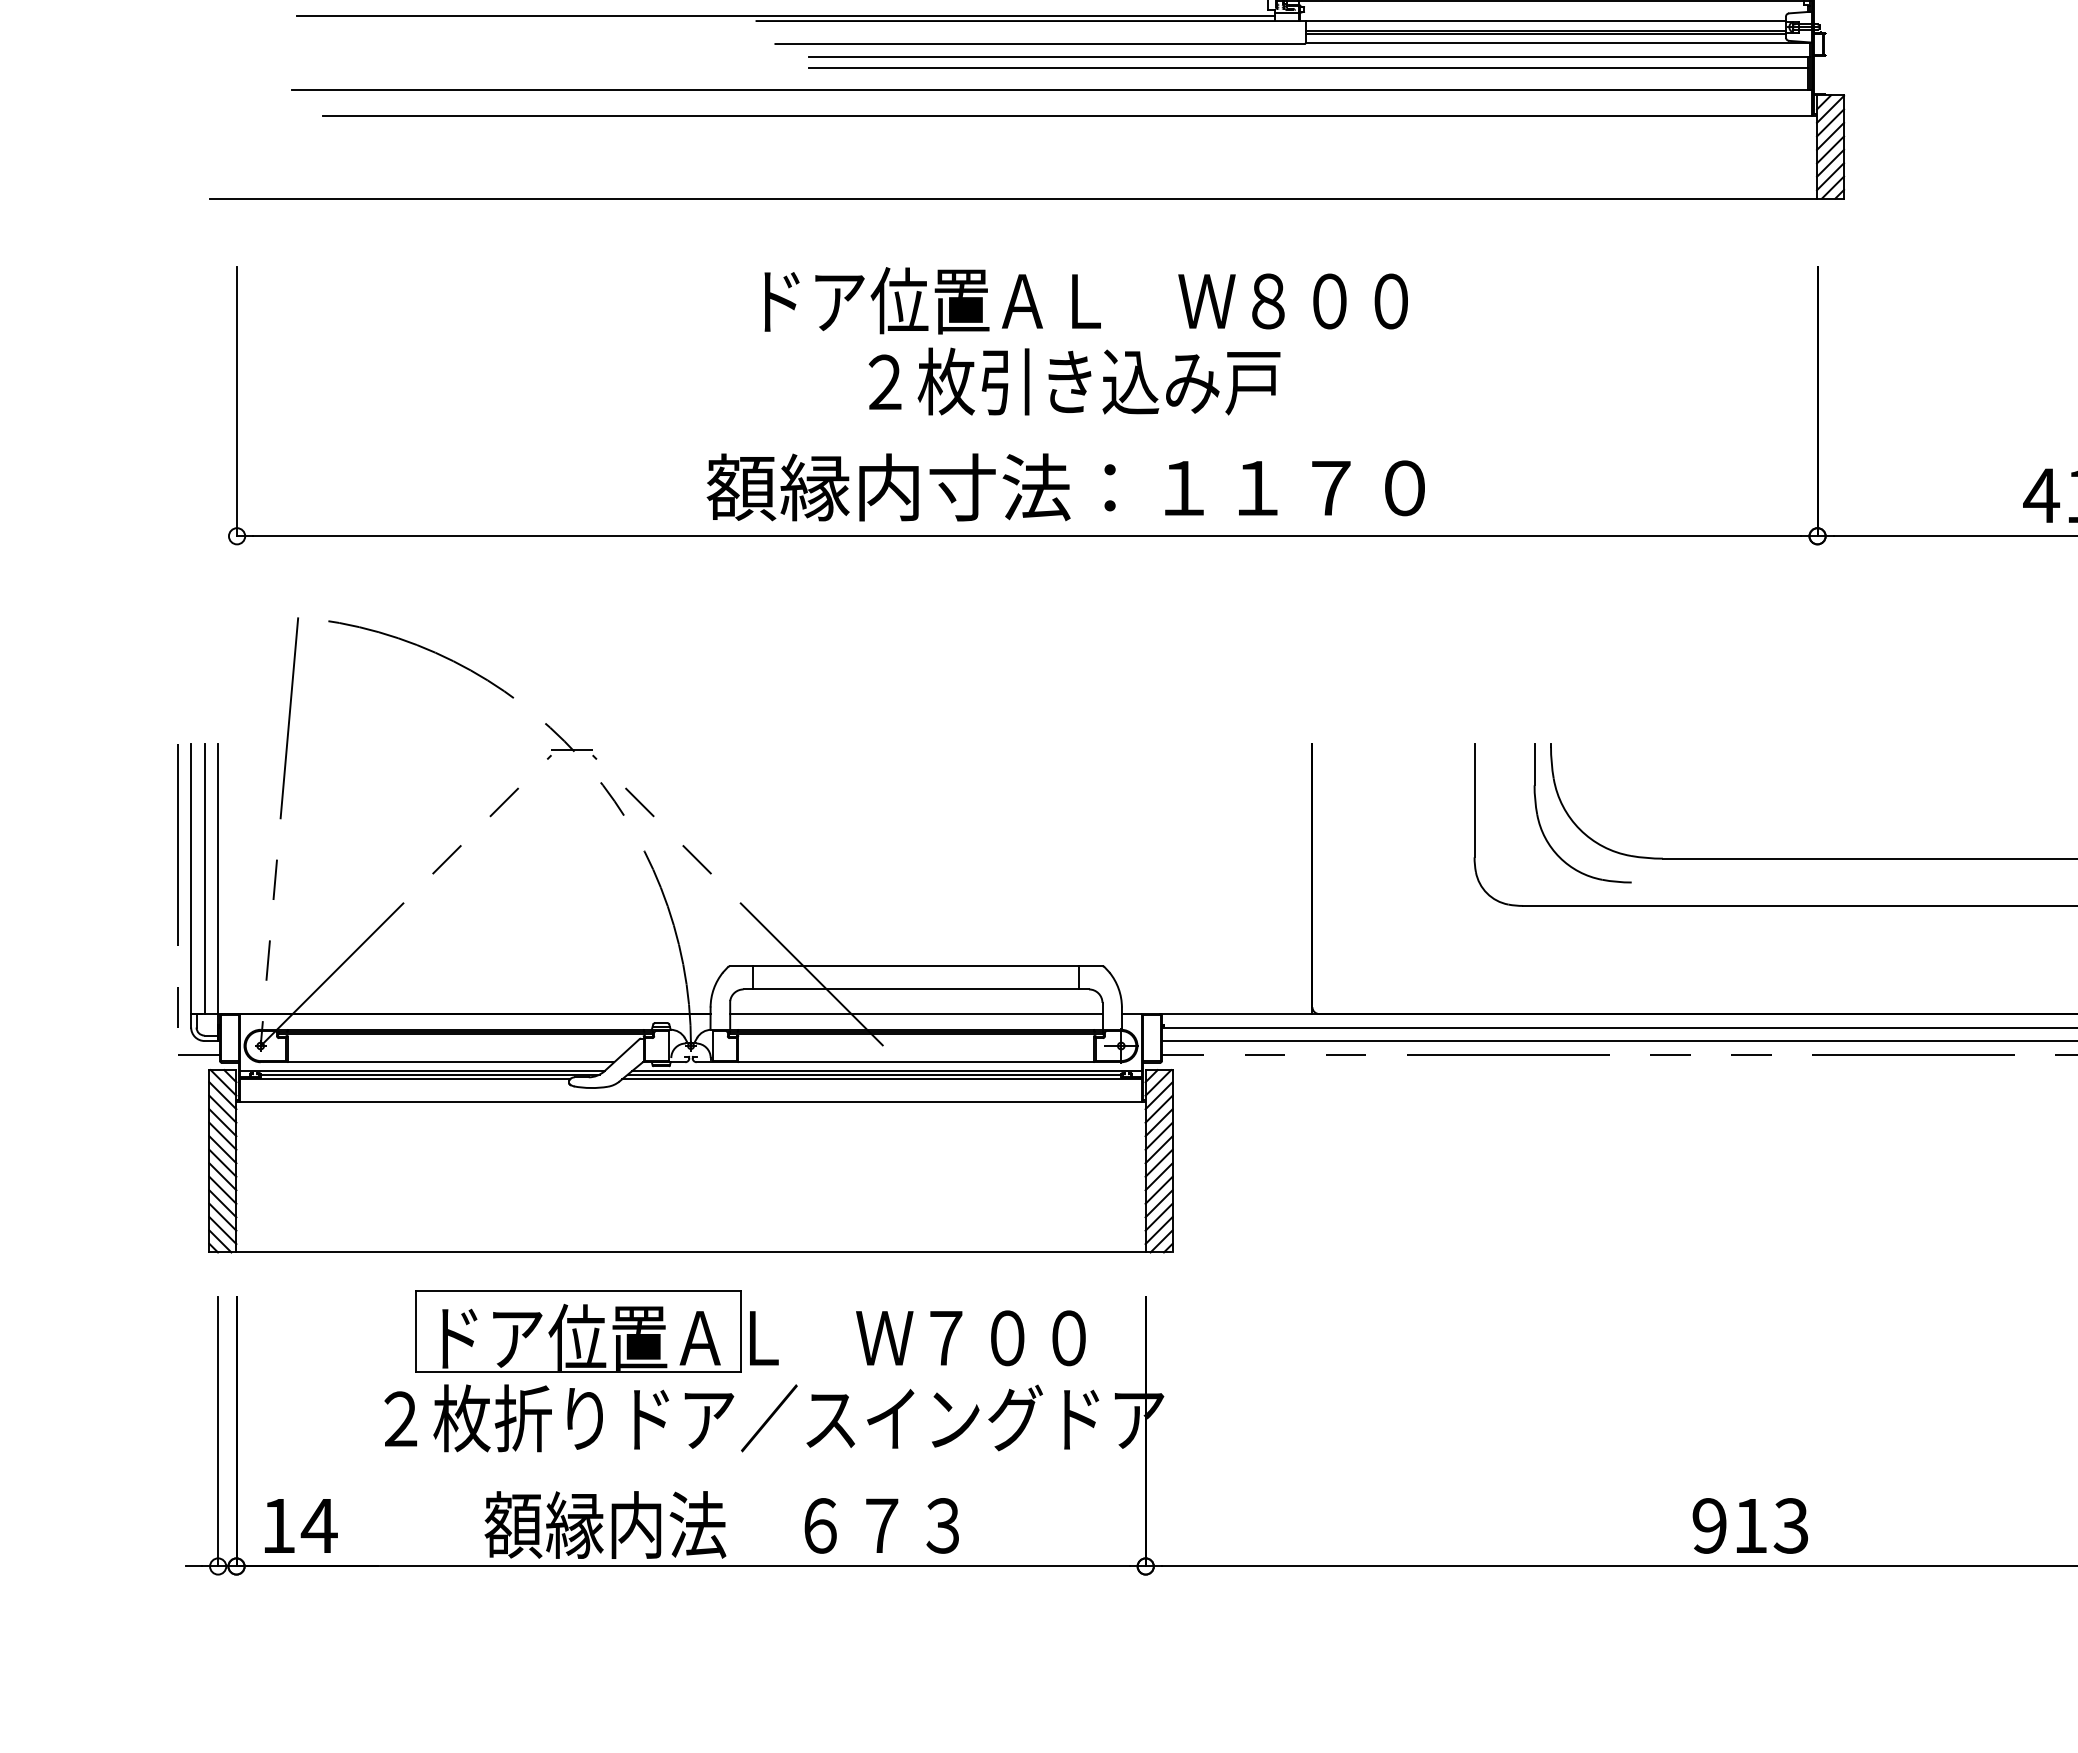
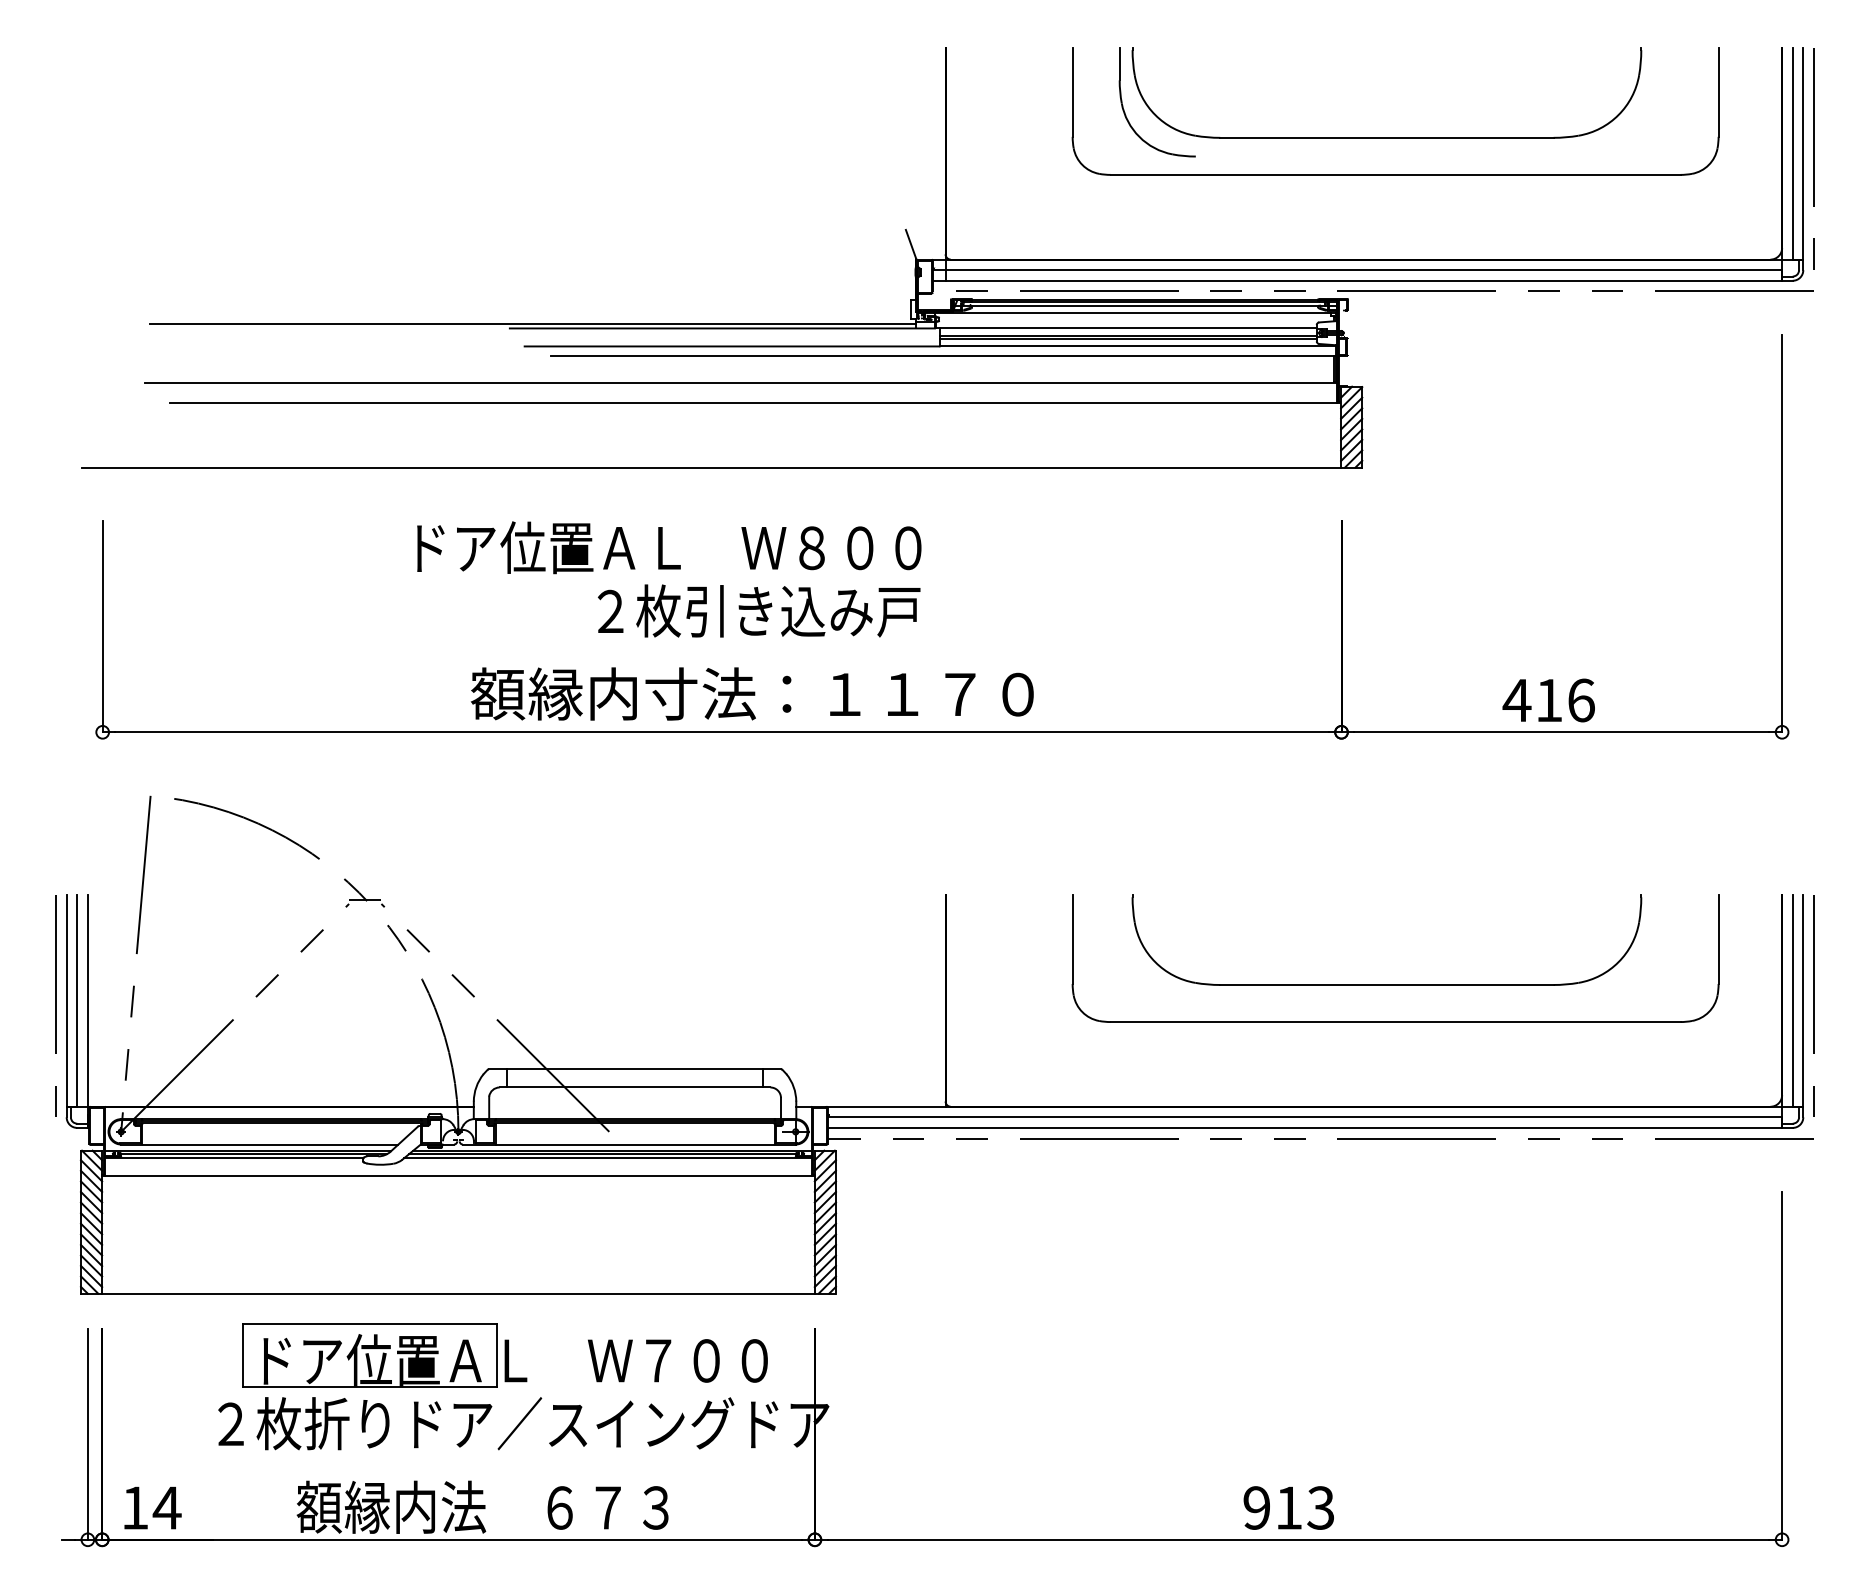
line: (1308, 68) -> (942, 365), removed
text: (1086, 300) -> (669, 547), moved
part: (1541, 826) -> (1125, 959), removed
line: (915, 1013) -> (634, 1106), removed
line: (198, 1054) -> (72, 1138), removed

